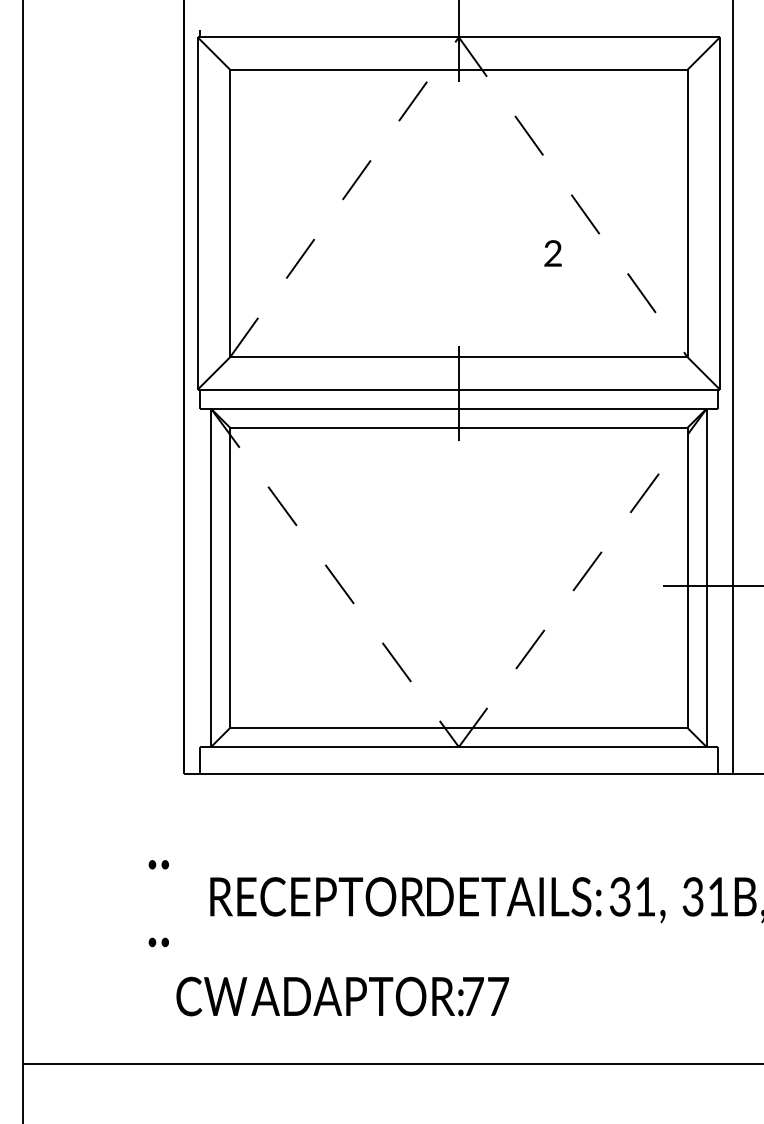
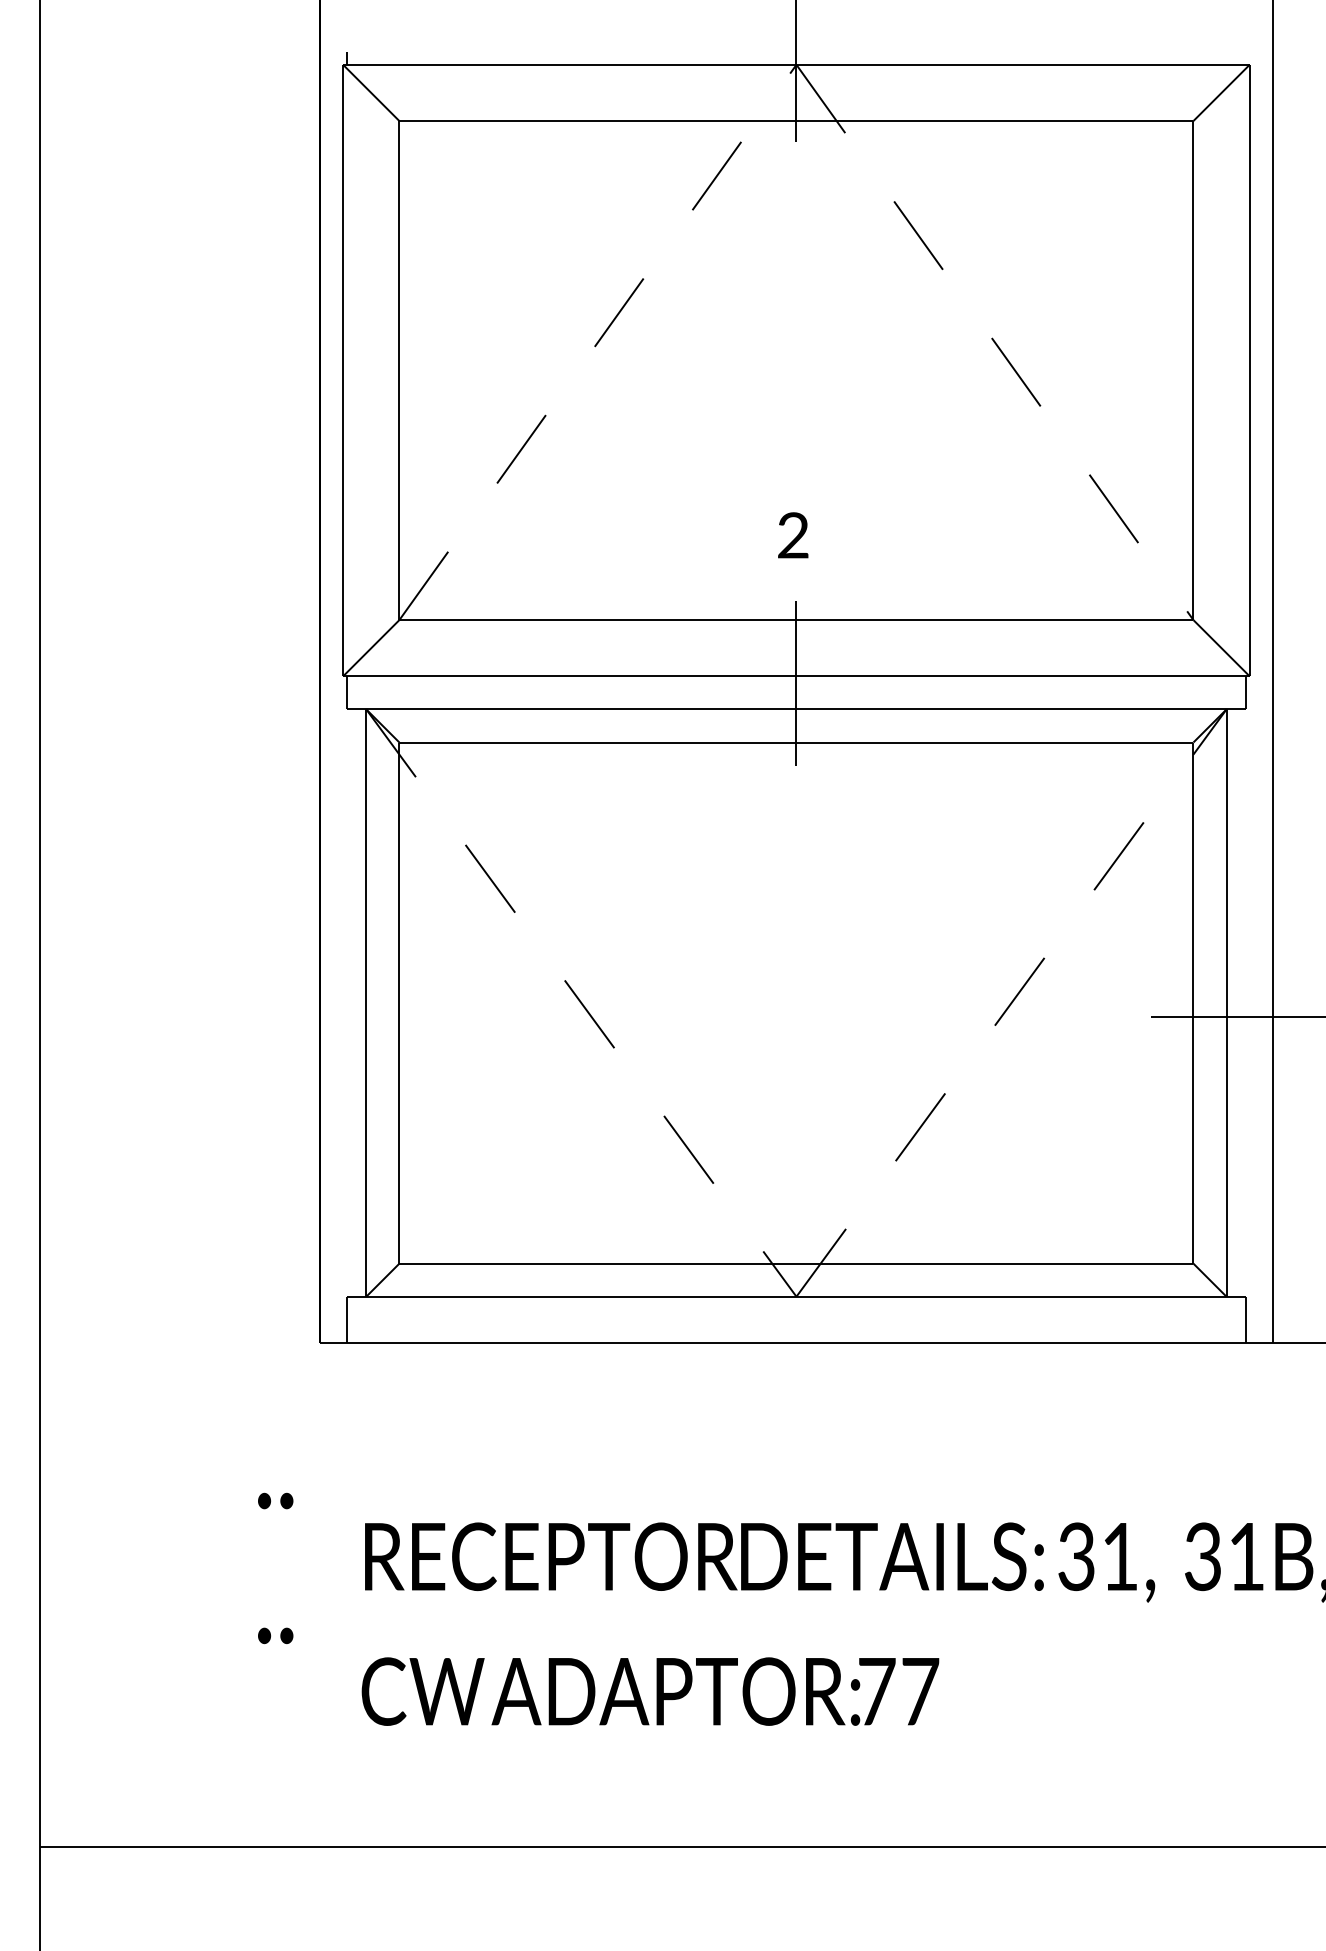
text: (552, 253) -> (792, 535), moved
text: (342, 996) -> (649, 1691), moved

